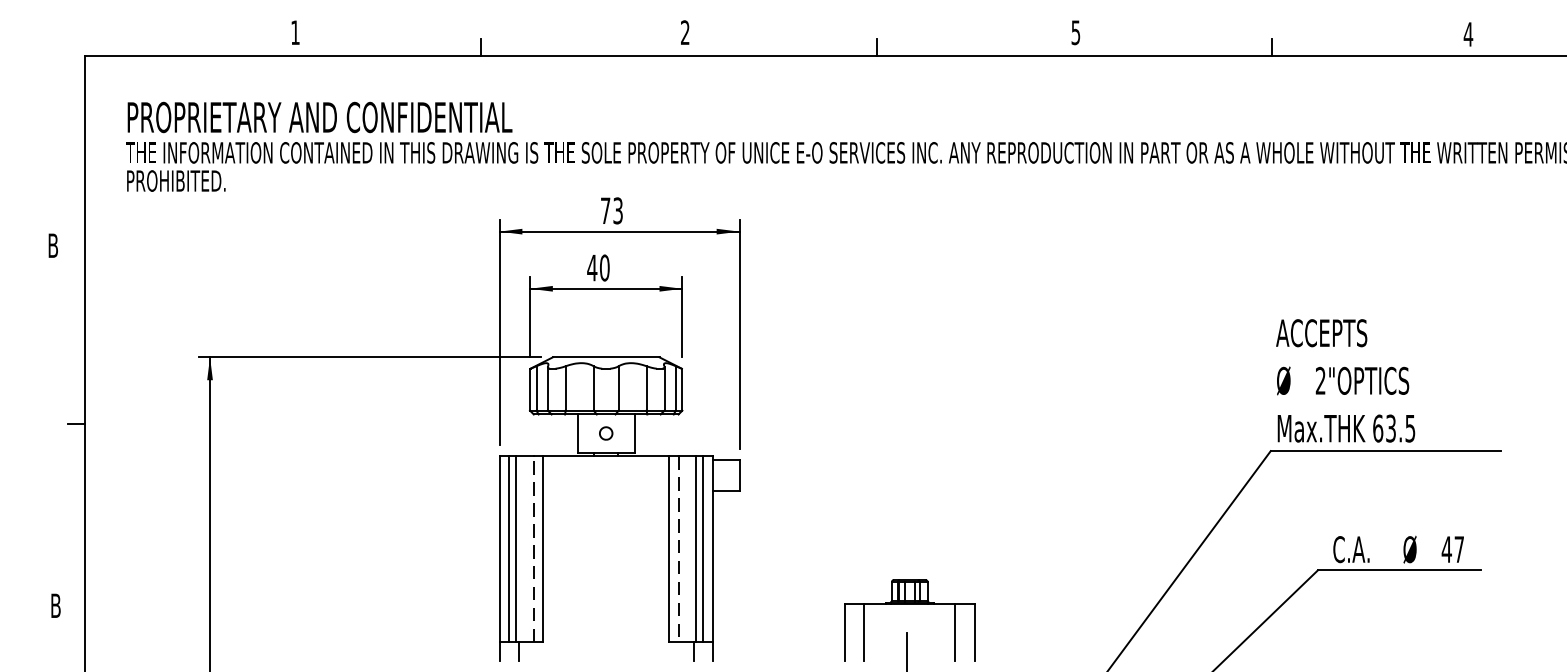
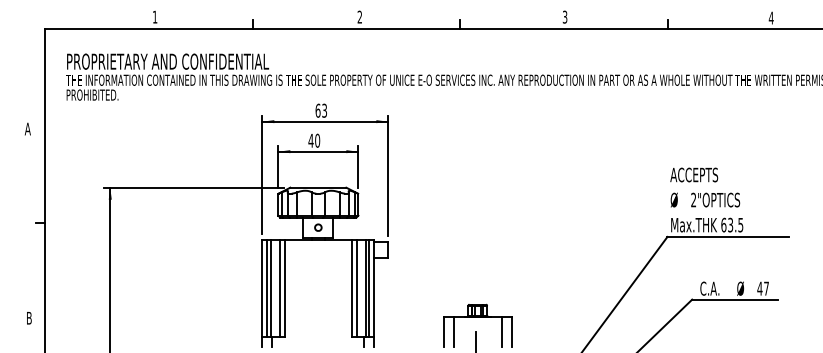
text: (1076, 31) -> (565, 16), 5 -> 3
text: (604, 210) -> (317, 110), 73 -> 63
text: (52, 244) -> (27, 128), B -> A
line: (534, 549) -> (280, 288), dashed -> solid
line: (678, 549) -> (356, 288), dashed -> solid

